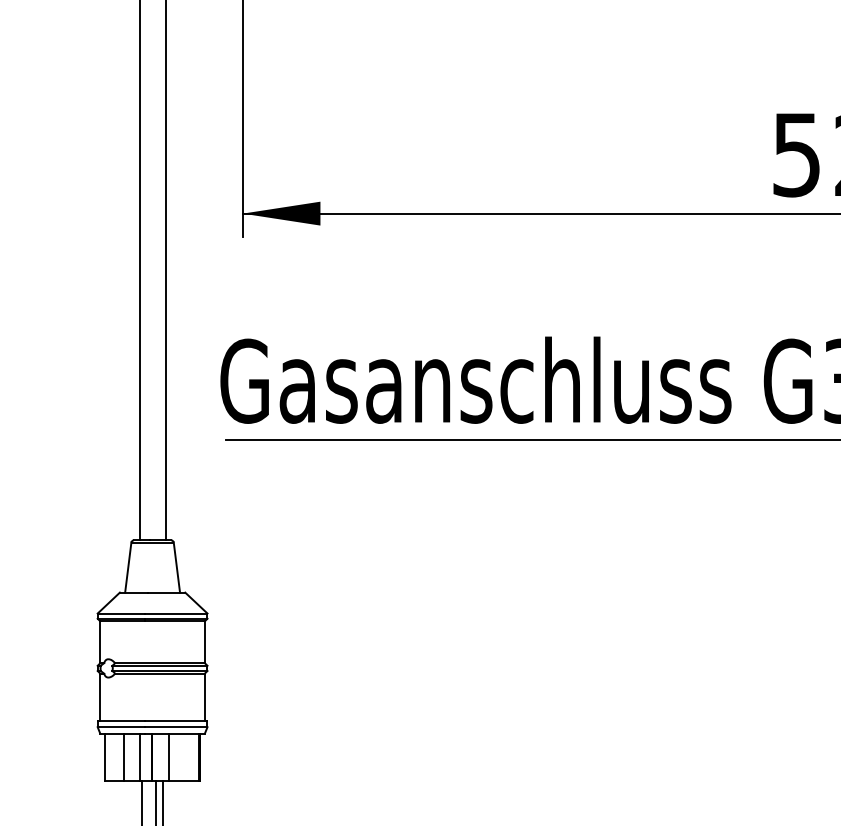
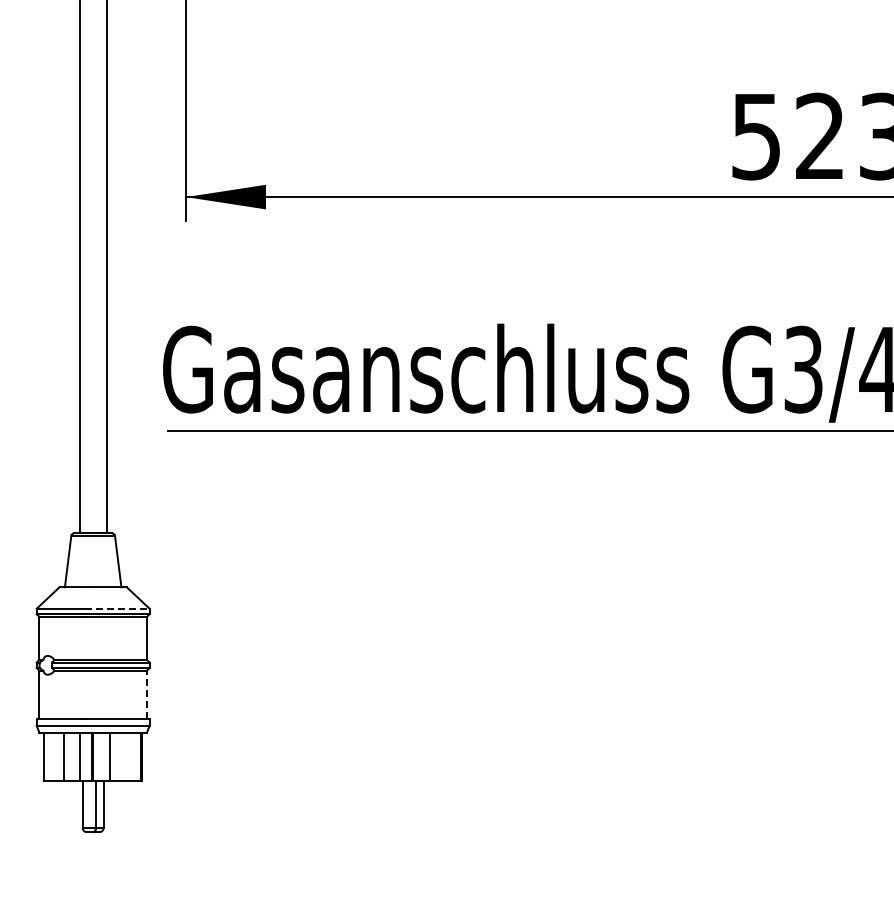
line: (176, 613) -> (117, 608), solid -> dashed
line: (204, 696) -> (146, 694), solid -> dashed

